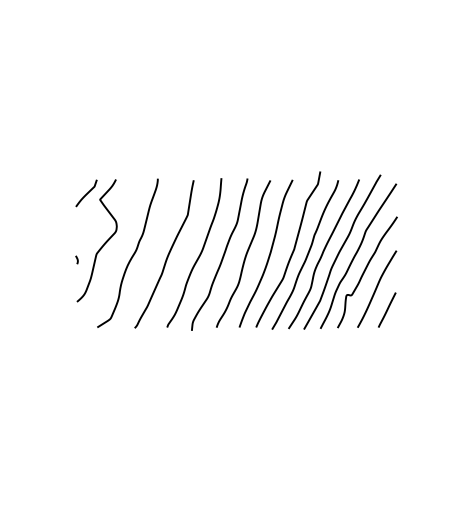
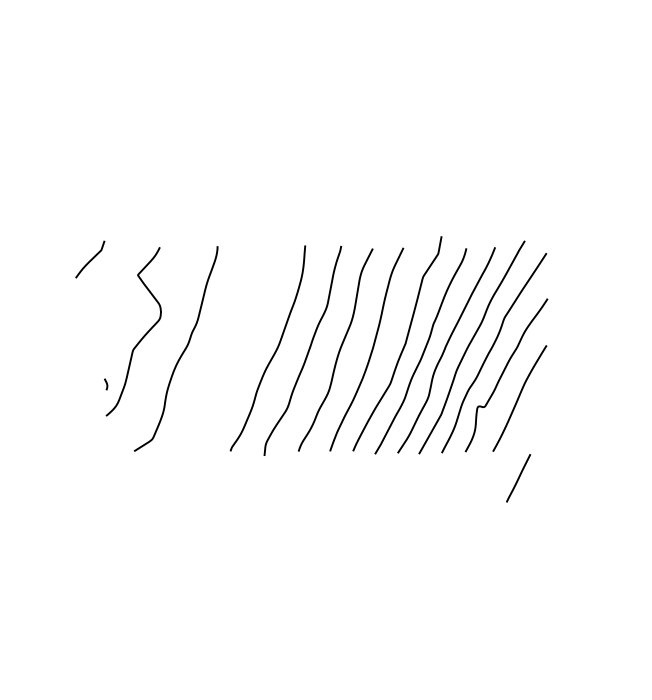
curve: (86, 193) -> (90, 259), moved
curve: (166, 256) -> (229, 353), removed
curve: (76, 259) -> (105, 383), moved
line: (387, 309) -> (518, 477), moved

